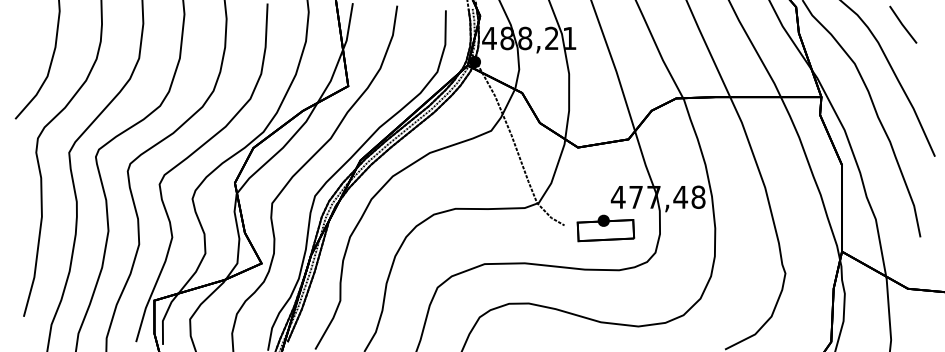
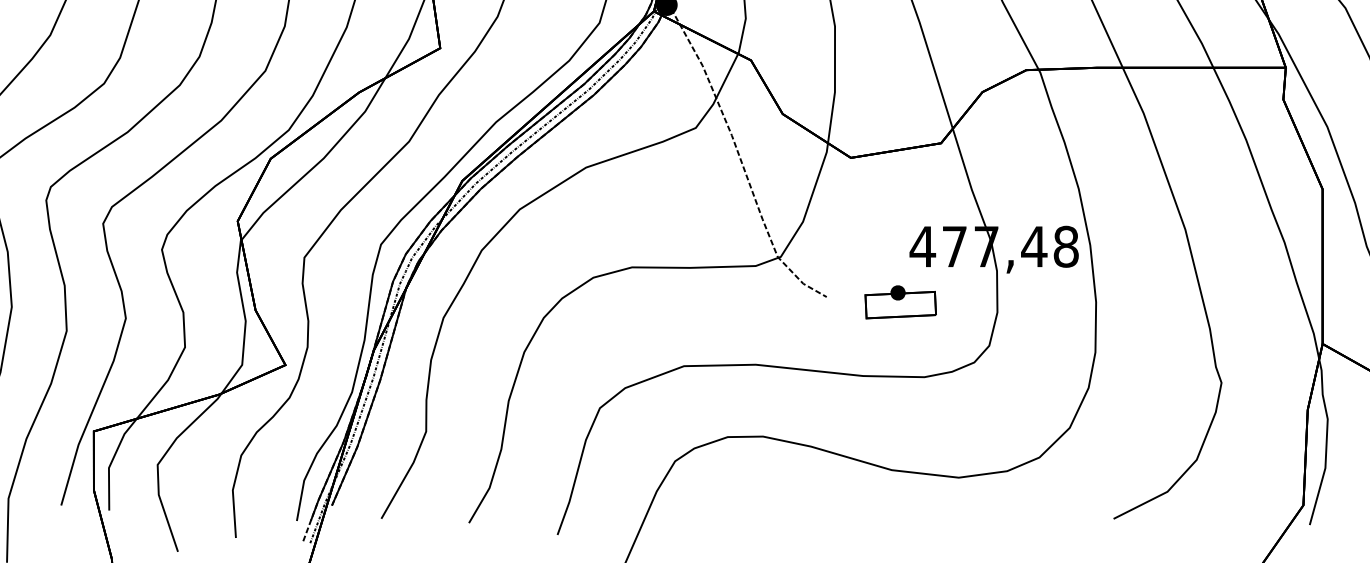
part: (605, 228) -> (899, 302), size x0.7

